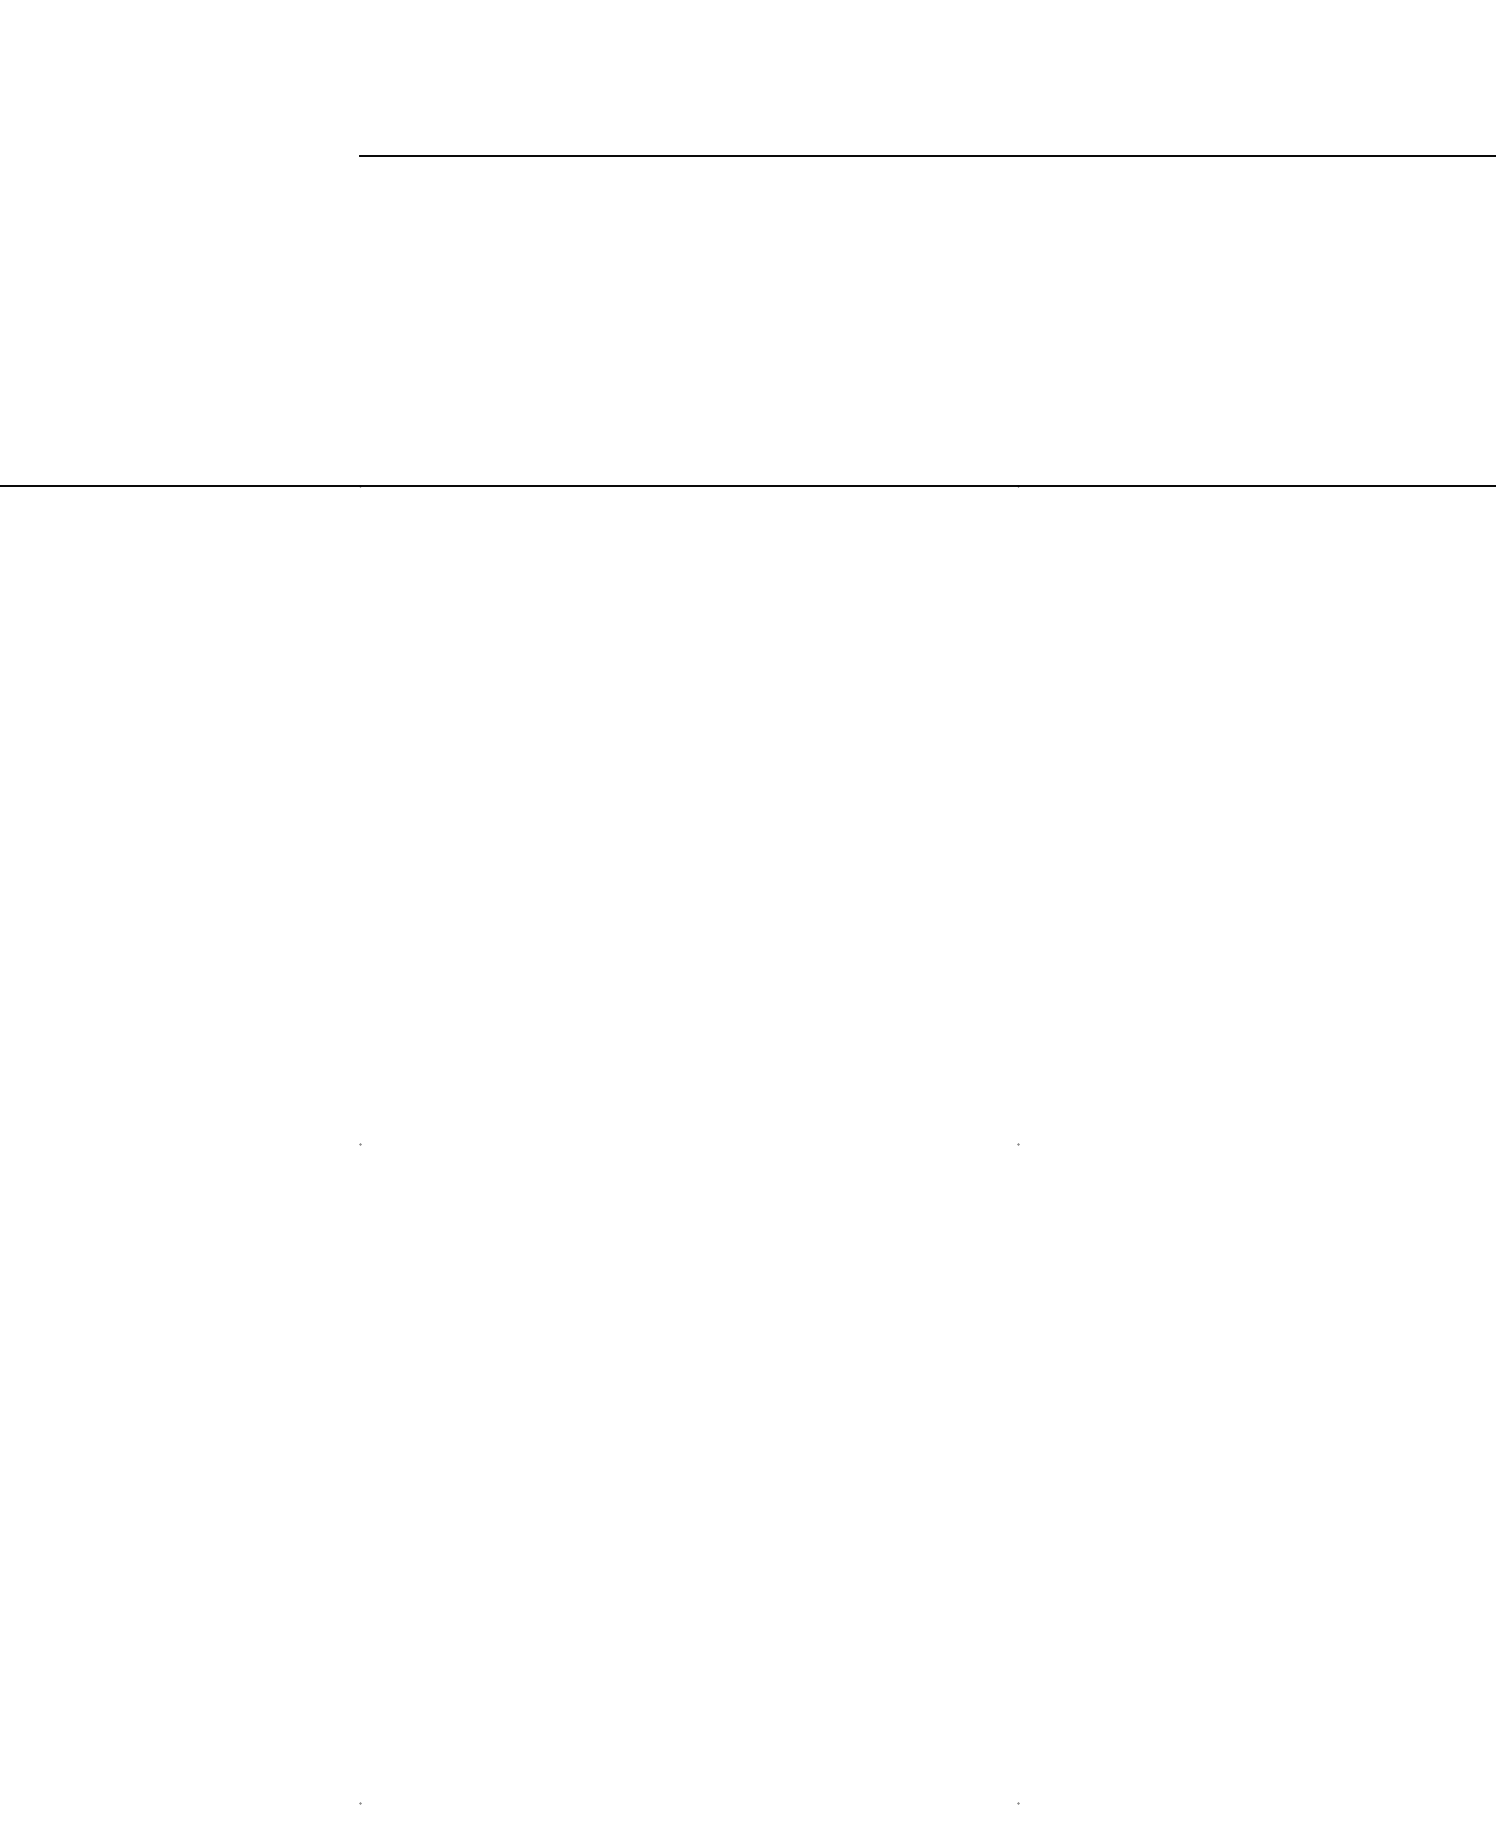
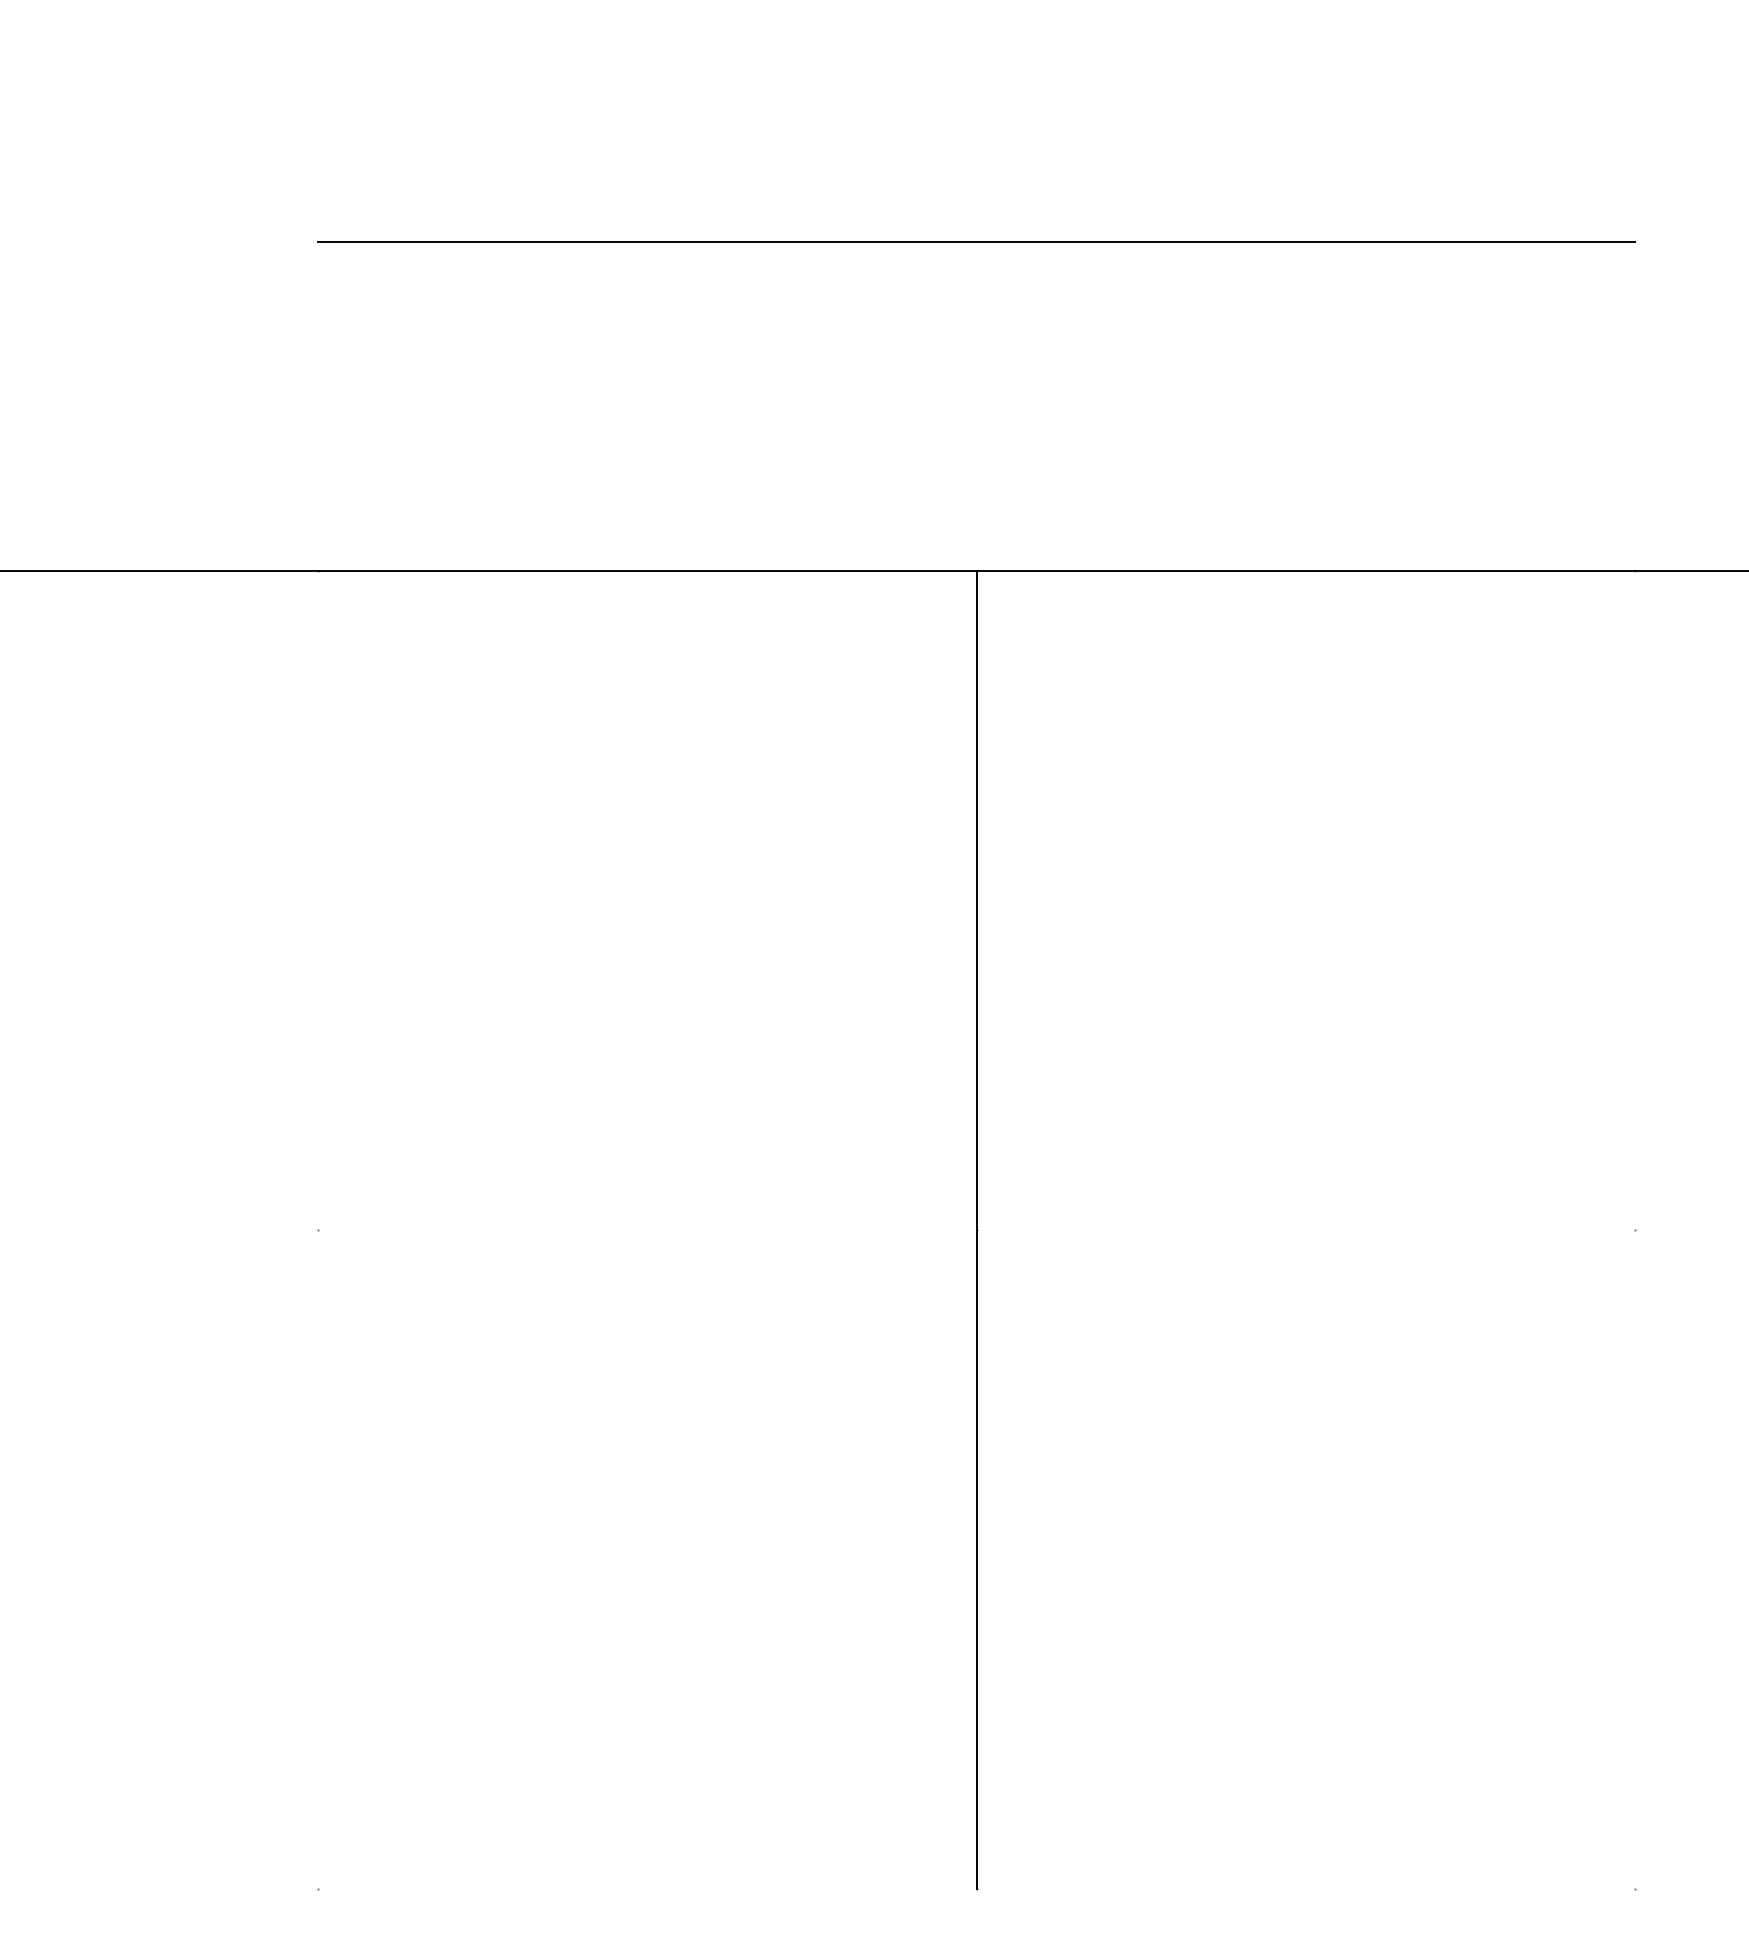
line: (1017, 1143) -> (976, 1229), added

